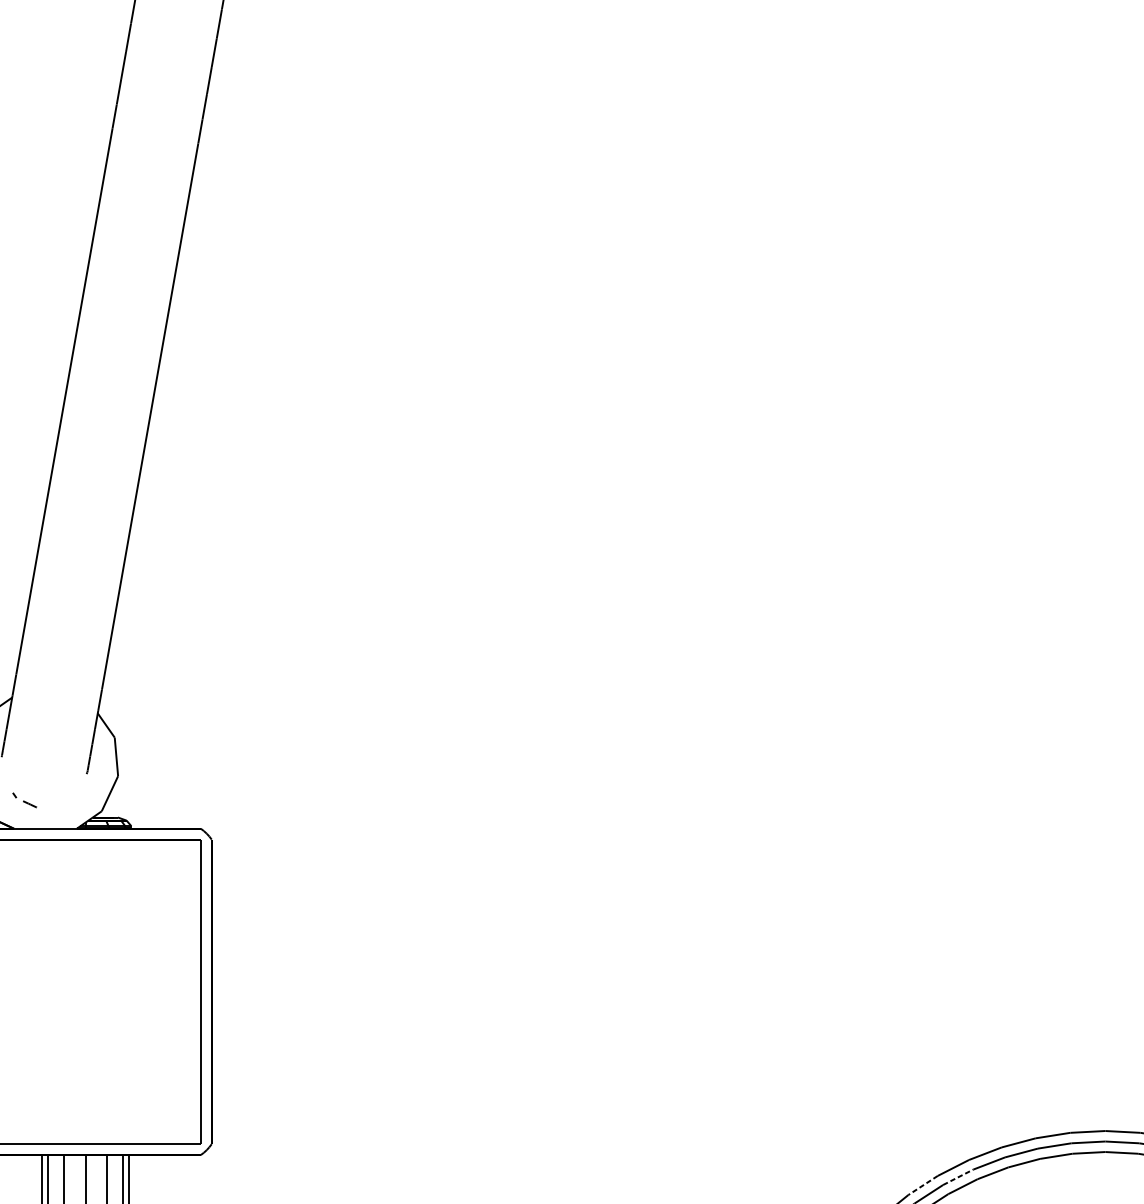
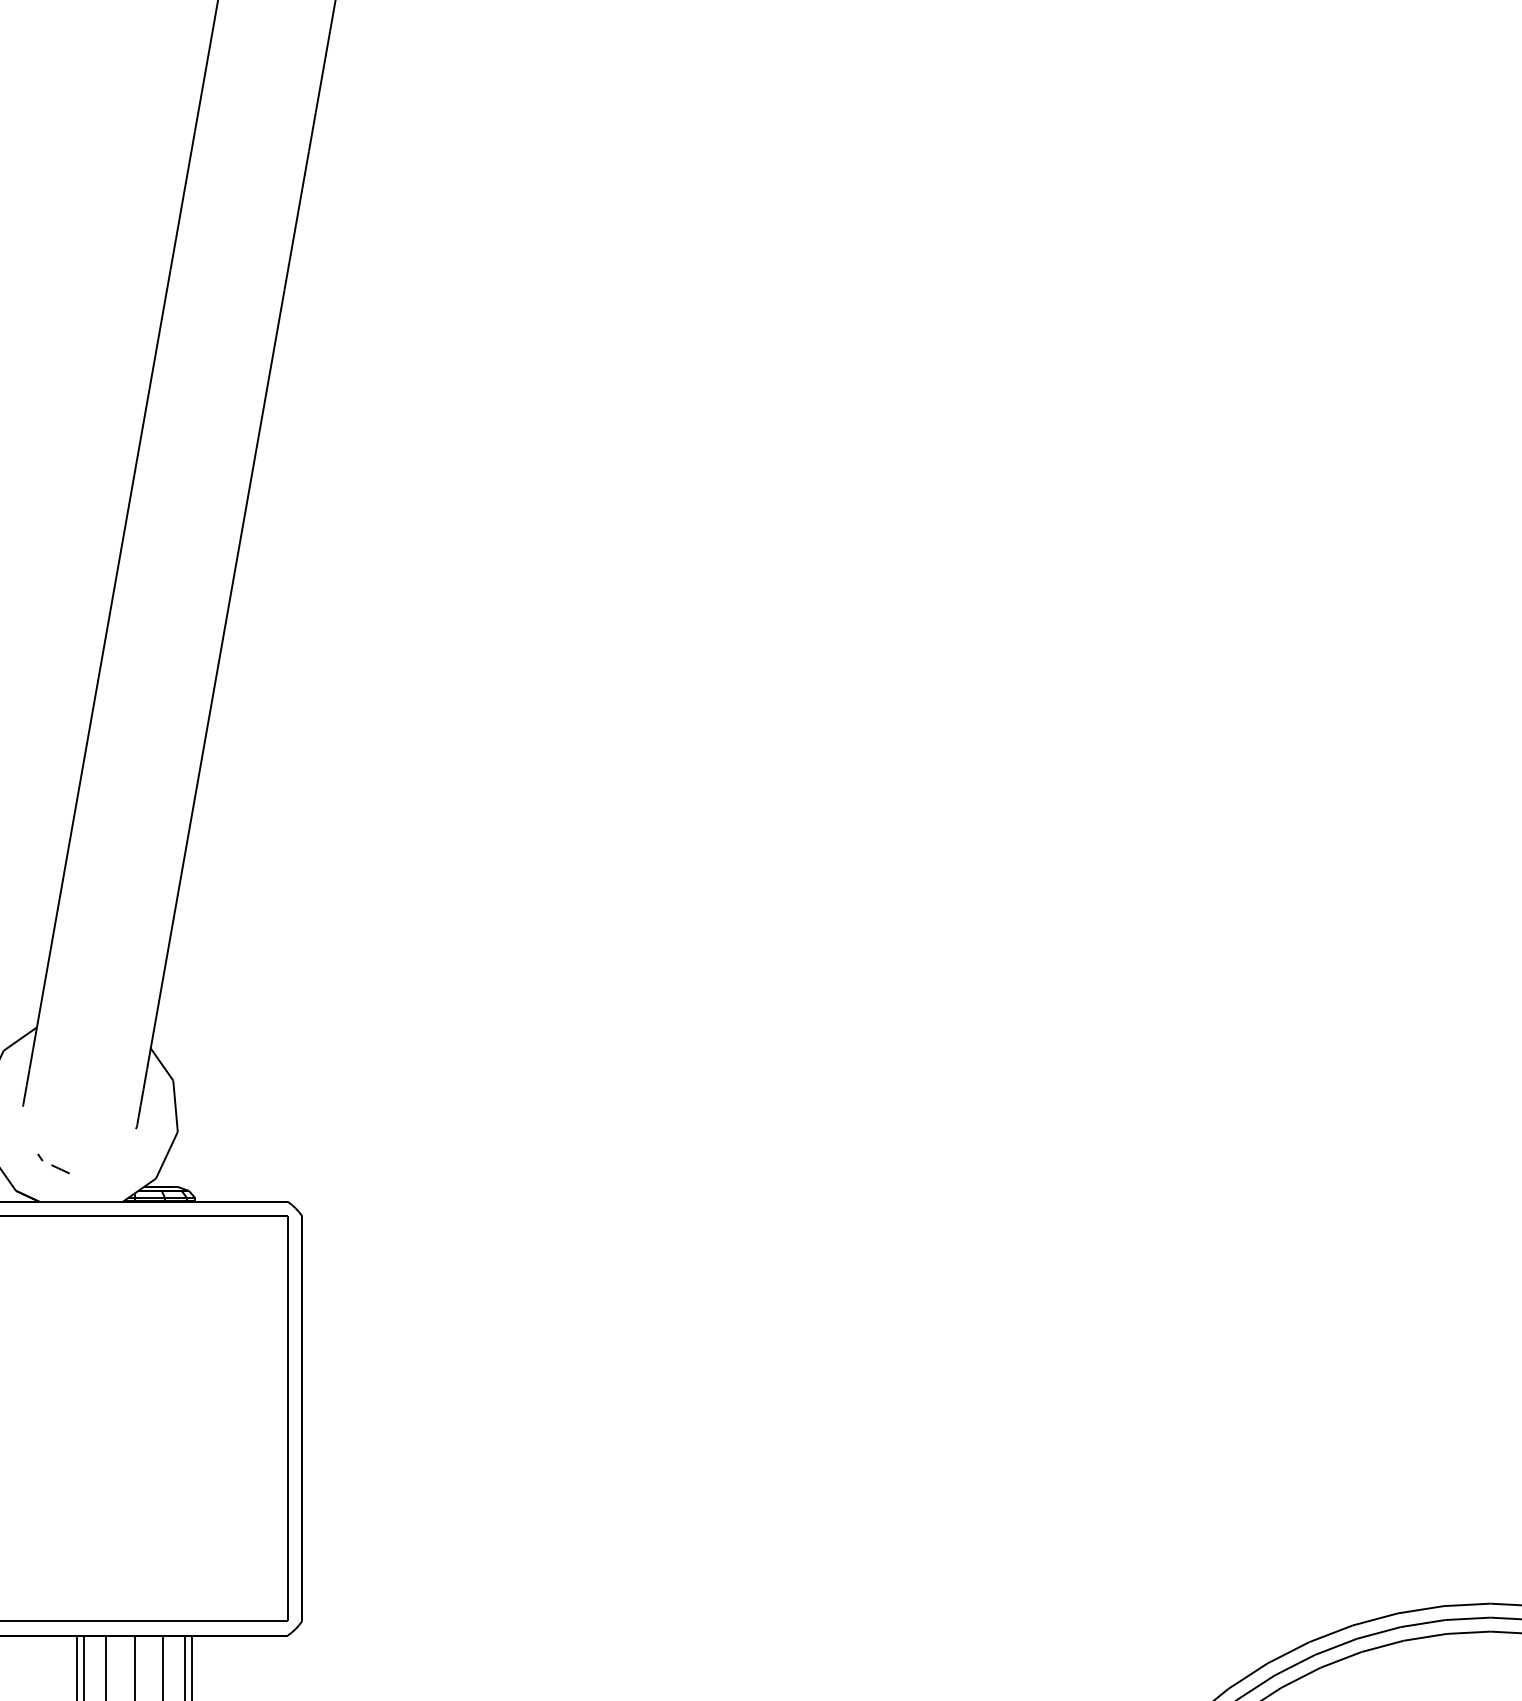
line: (958, 1177) -> (1294, 1665), dashed -> solid
line: (922, 1185) -> (1247, 1676), dashed -> solid

